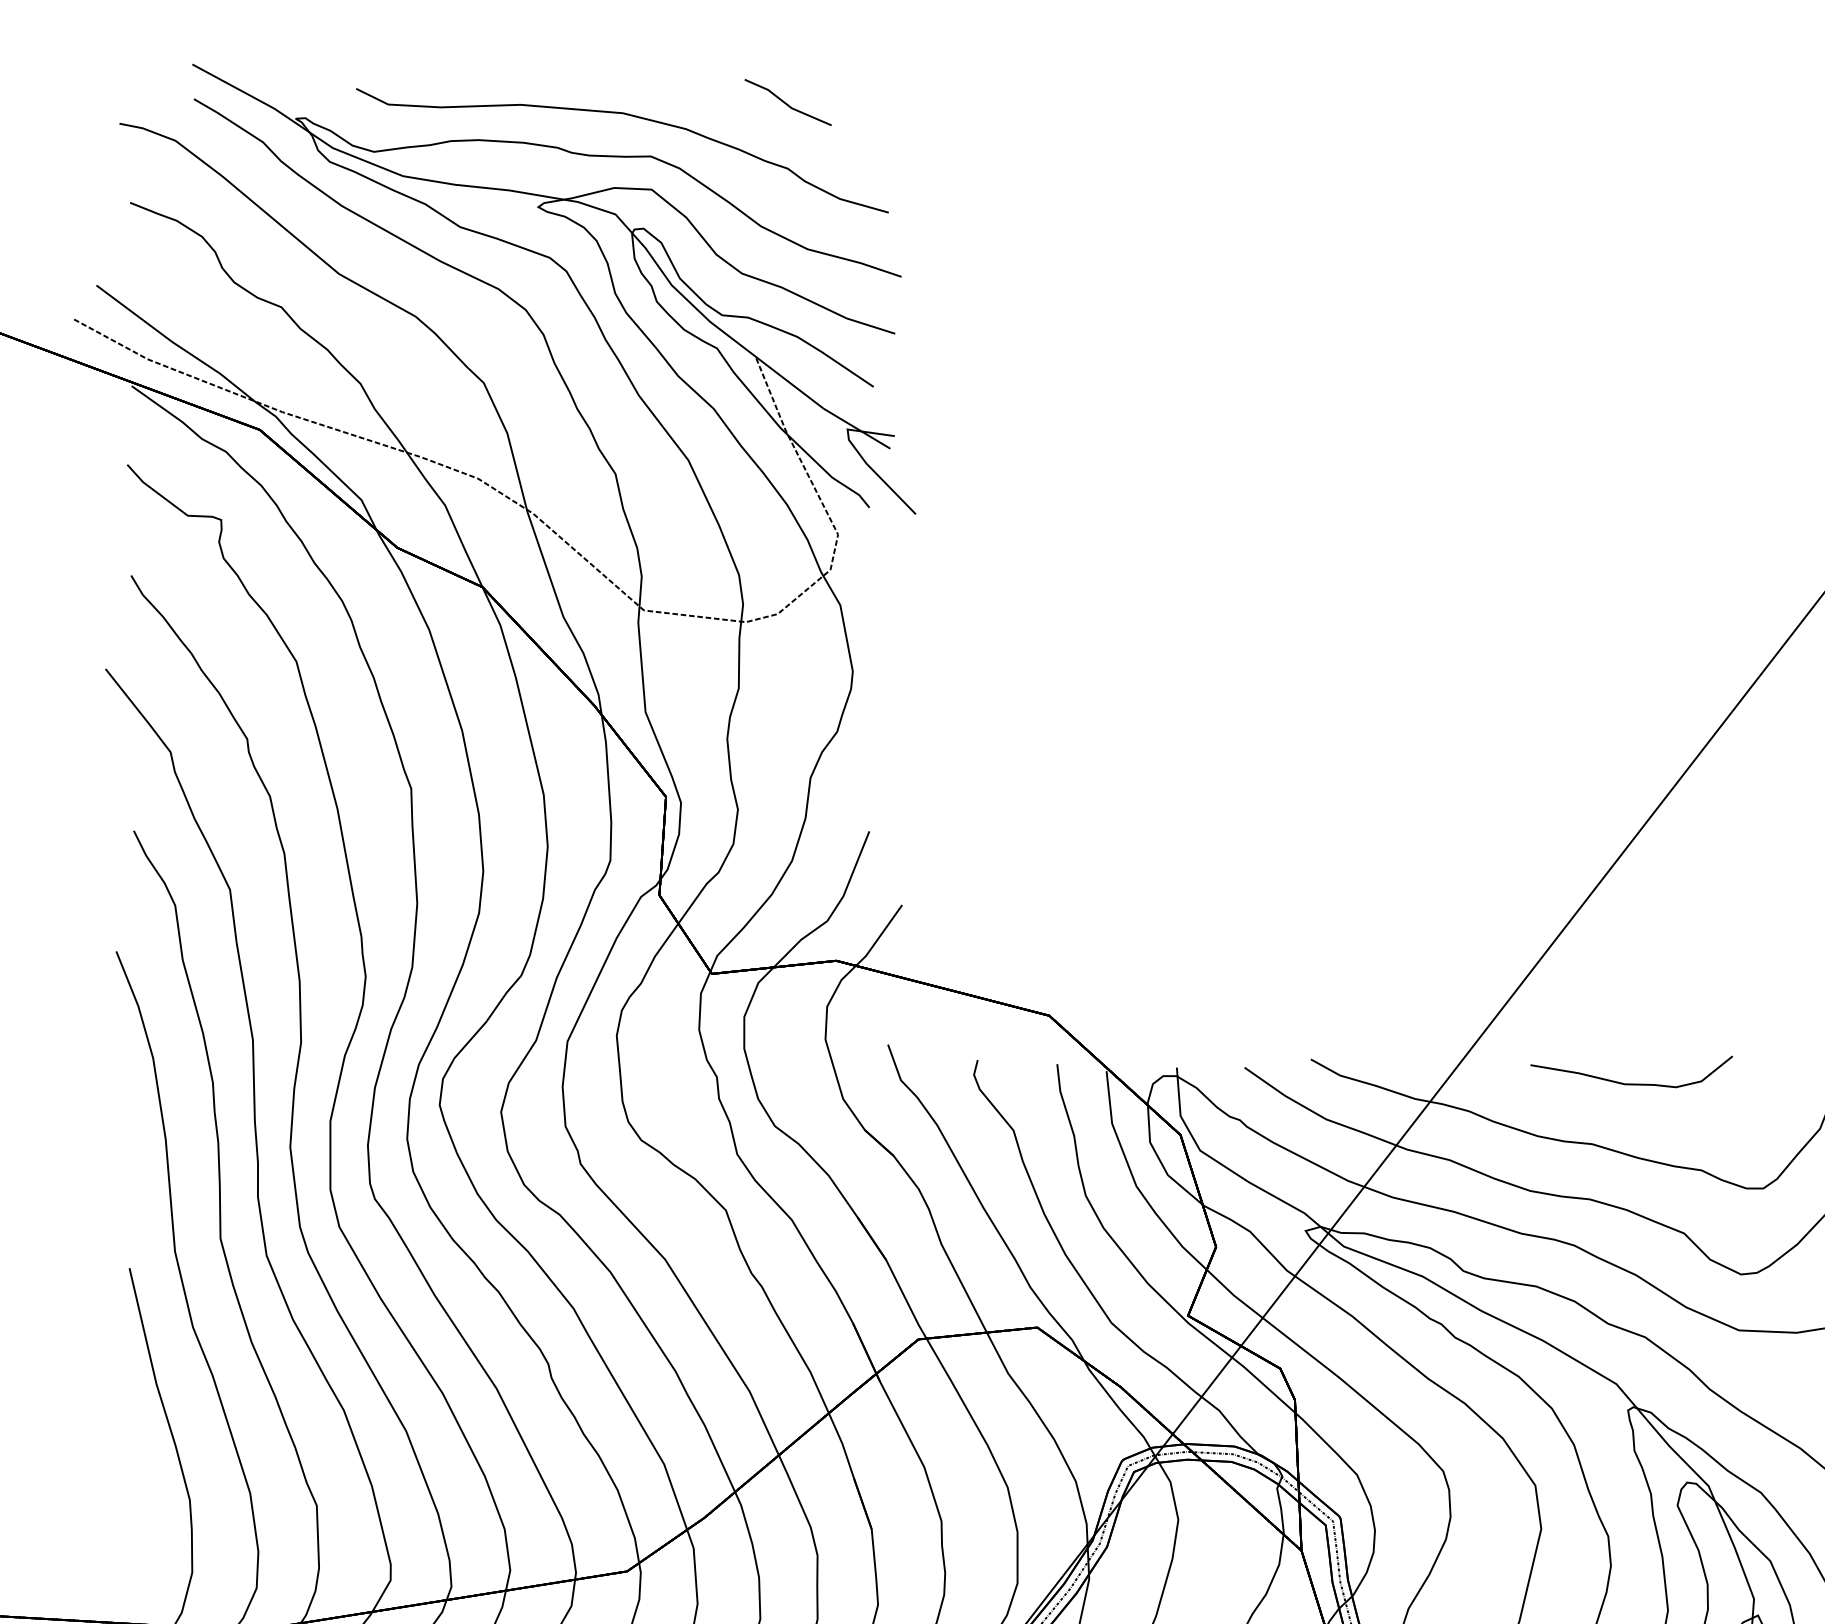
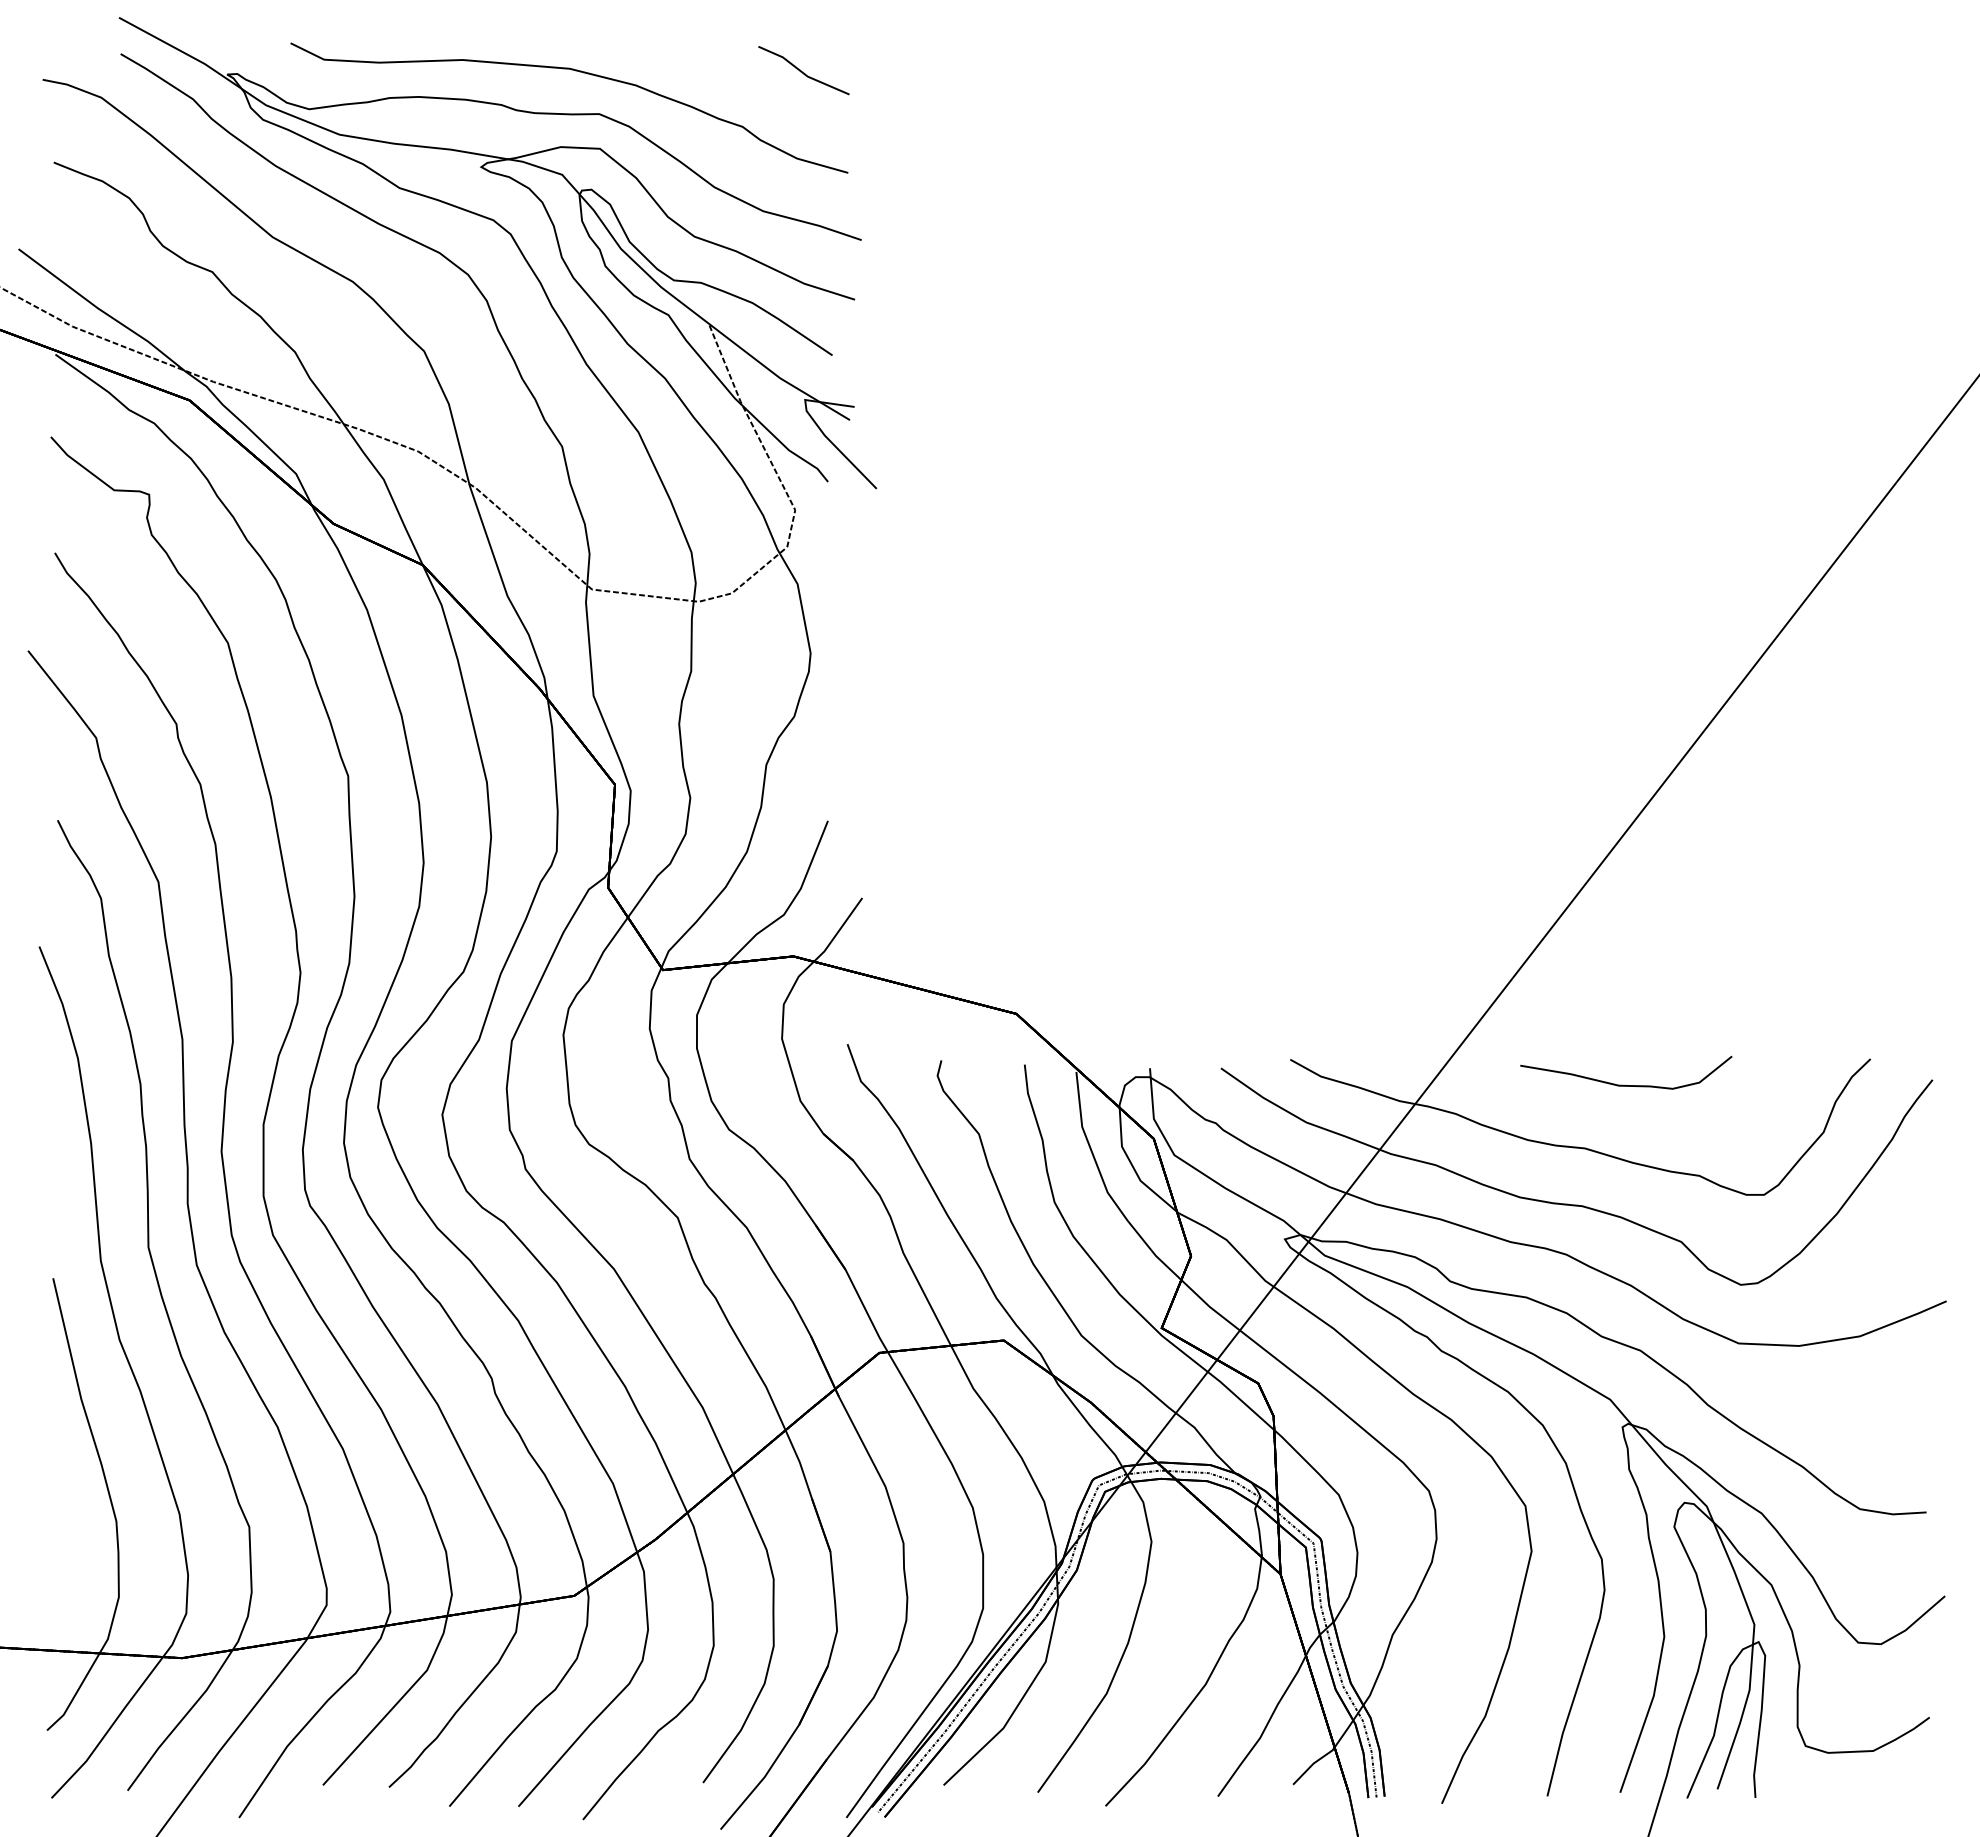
line: (786, 103) -> (802, 71), moved

